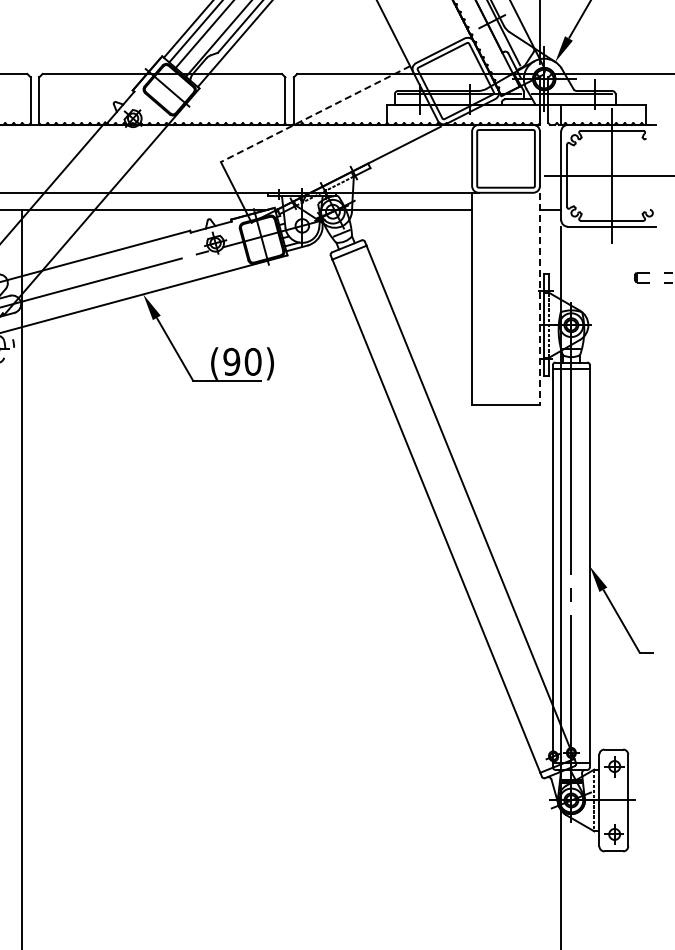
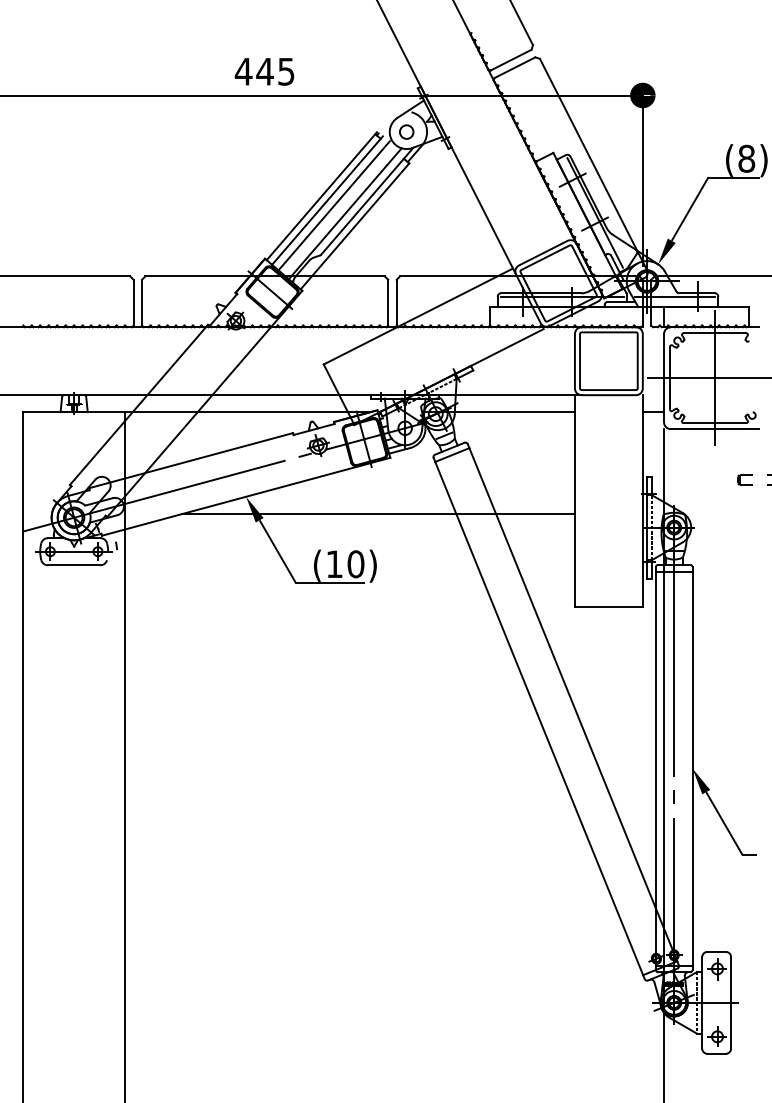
line: (314, 114) -> (417, 316), dashed -> solid
line: (539, 299) -> (642, 501), dashed -> solid
line: (275, 312) -> (378, 514), added
text: (231, 362) -> (334, 564), (90) -> (10)

